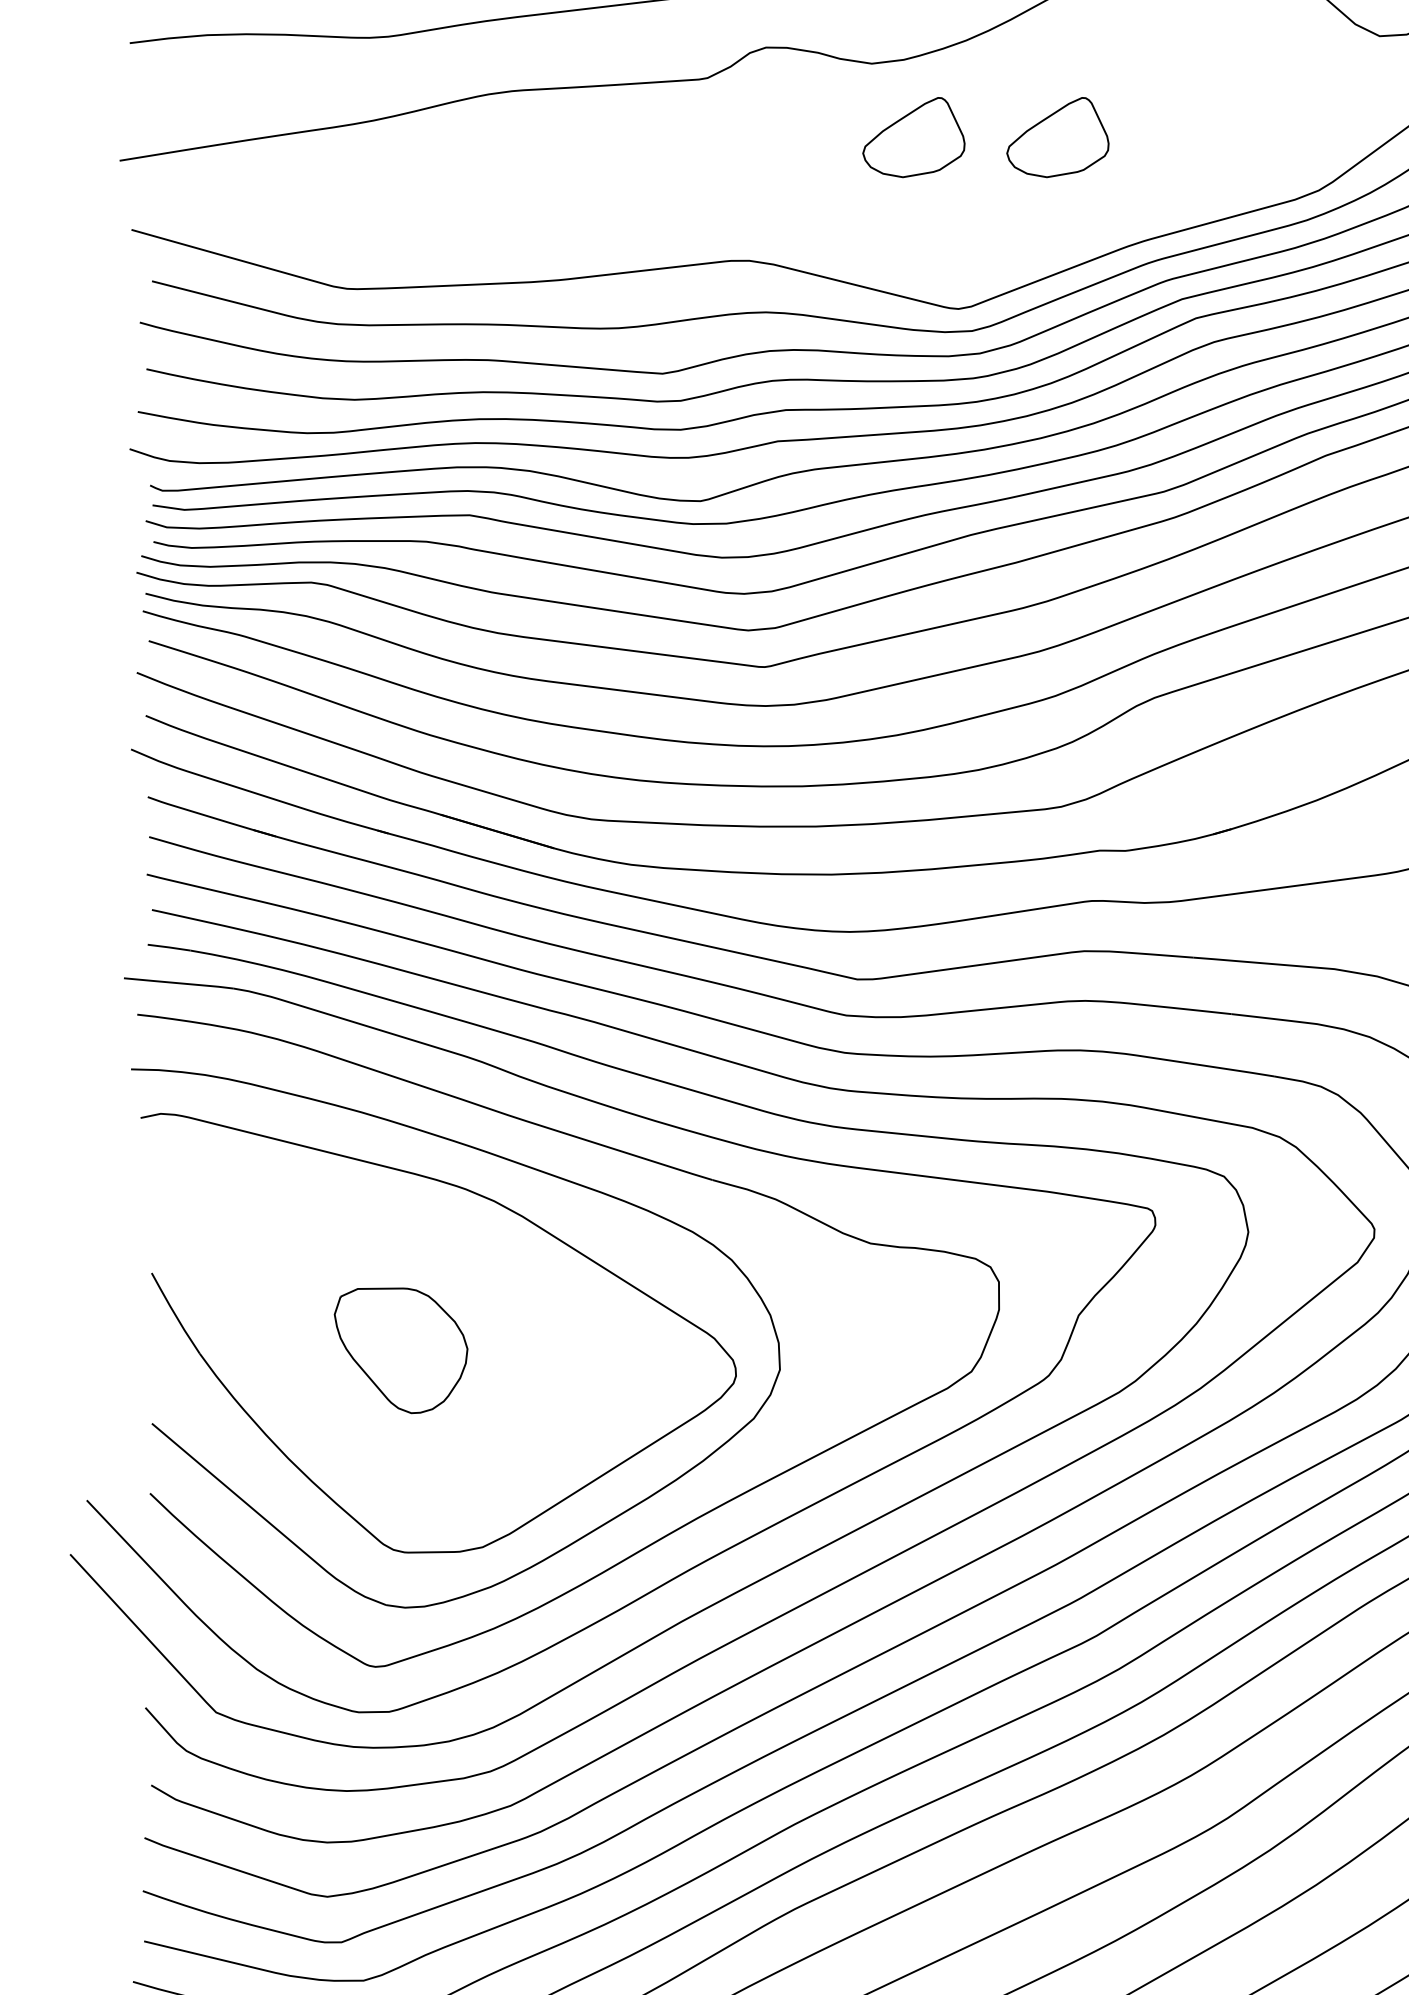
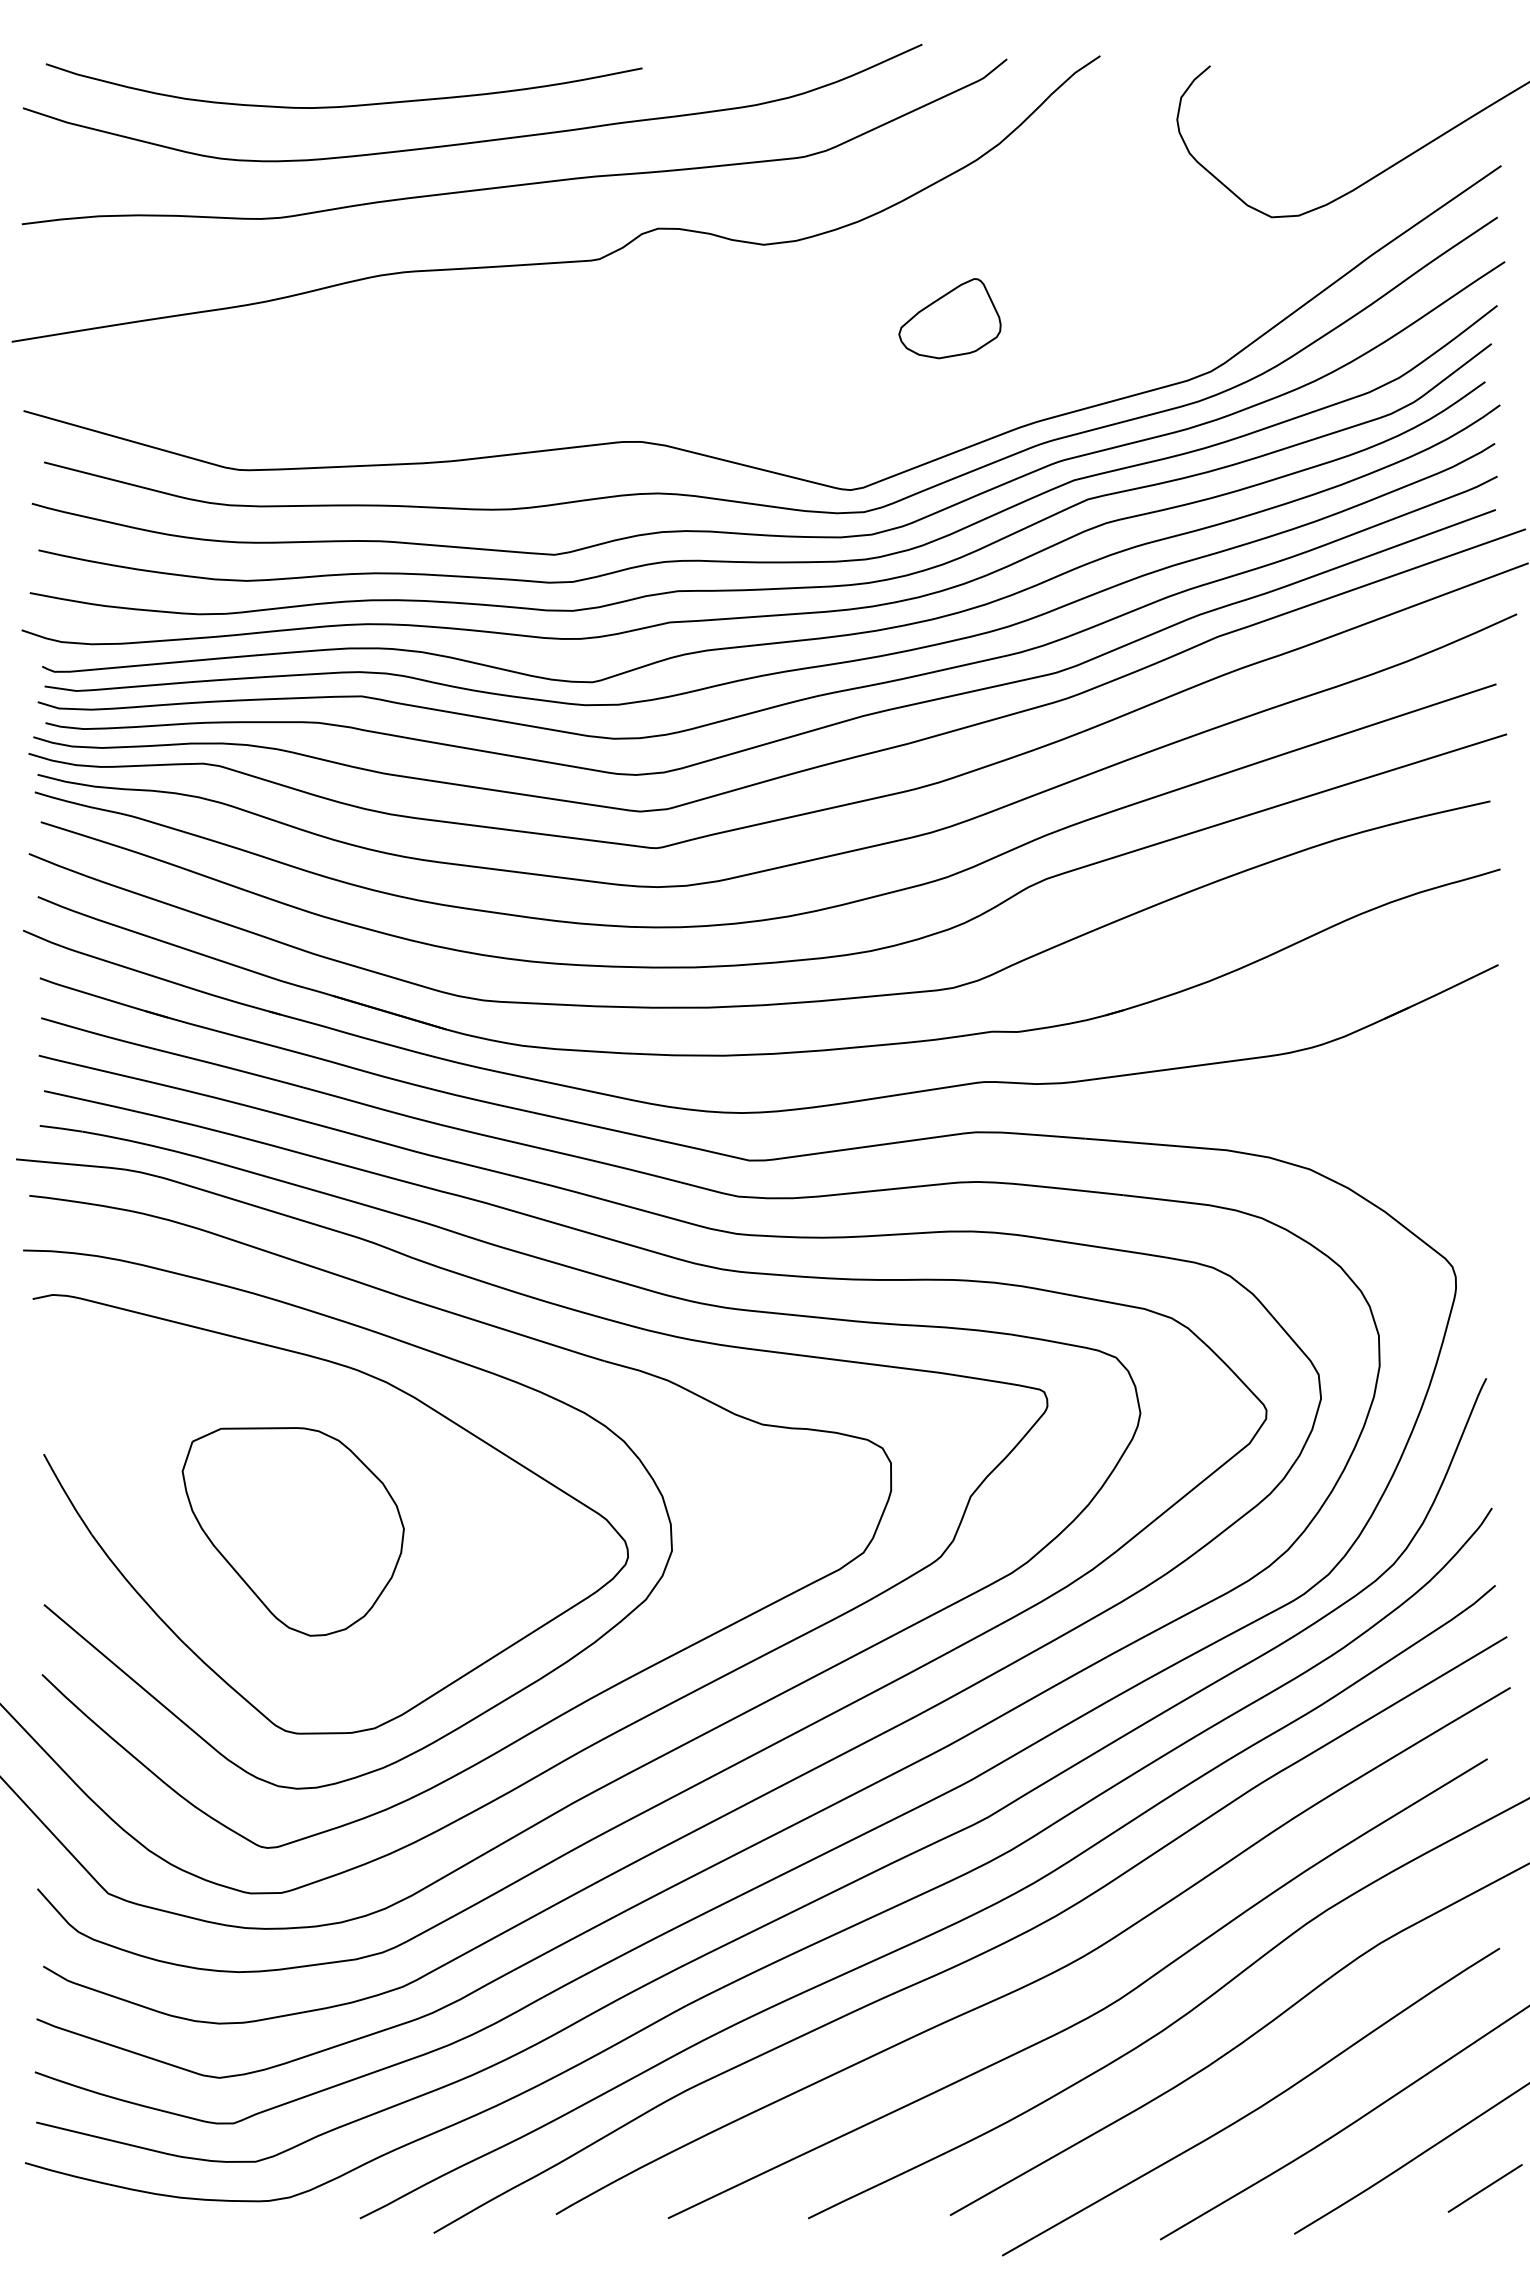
part: (913, 137) -> (805, 318), removed
part: (400, 1350) -> (292, 1531), size x1.67

